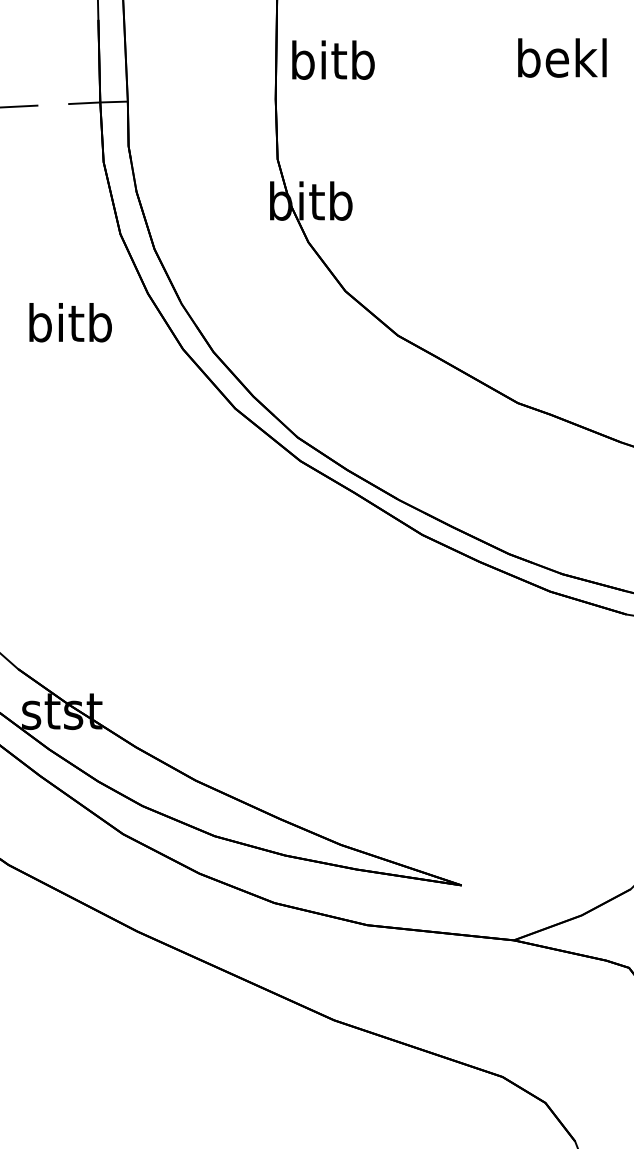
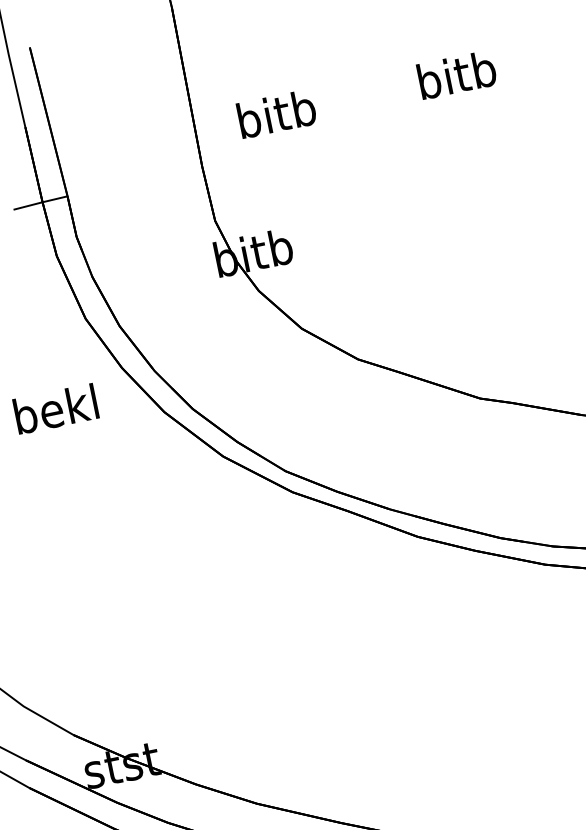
text: (562, 57) -> (456, 74), bekl -> bitb
text: (333, 59) -> (276, 113), moved
text: (69, 322) -> (55, 408), bitb -> bekl

